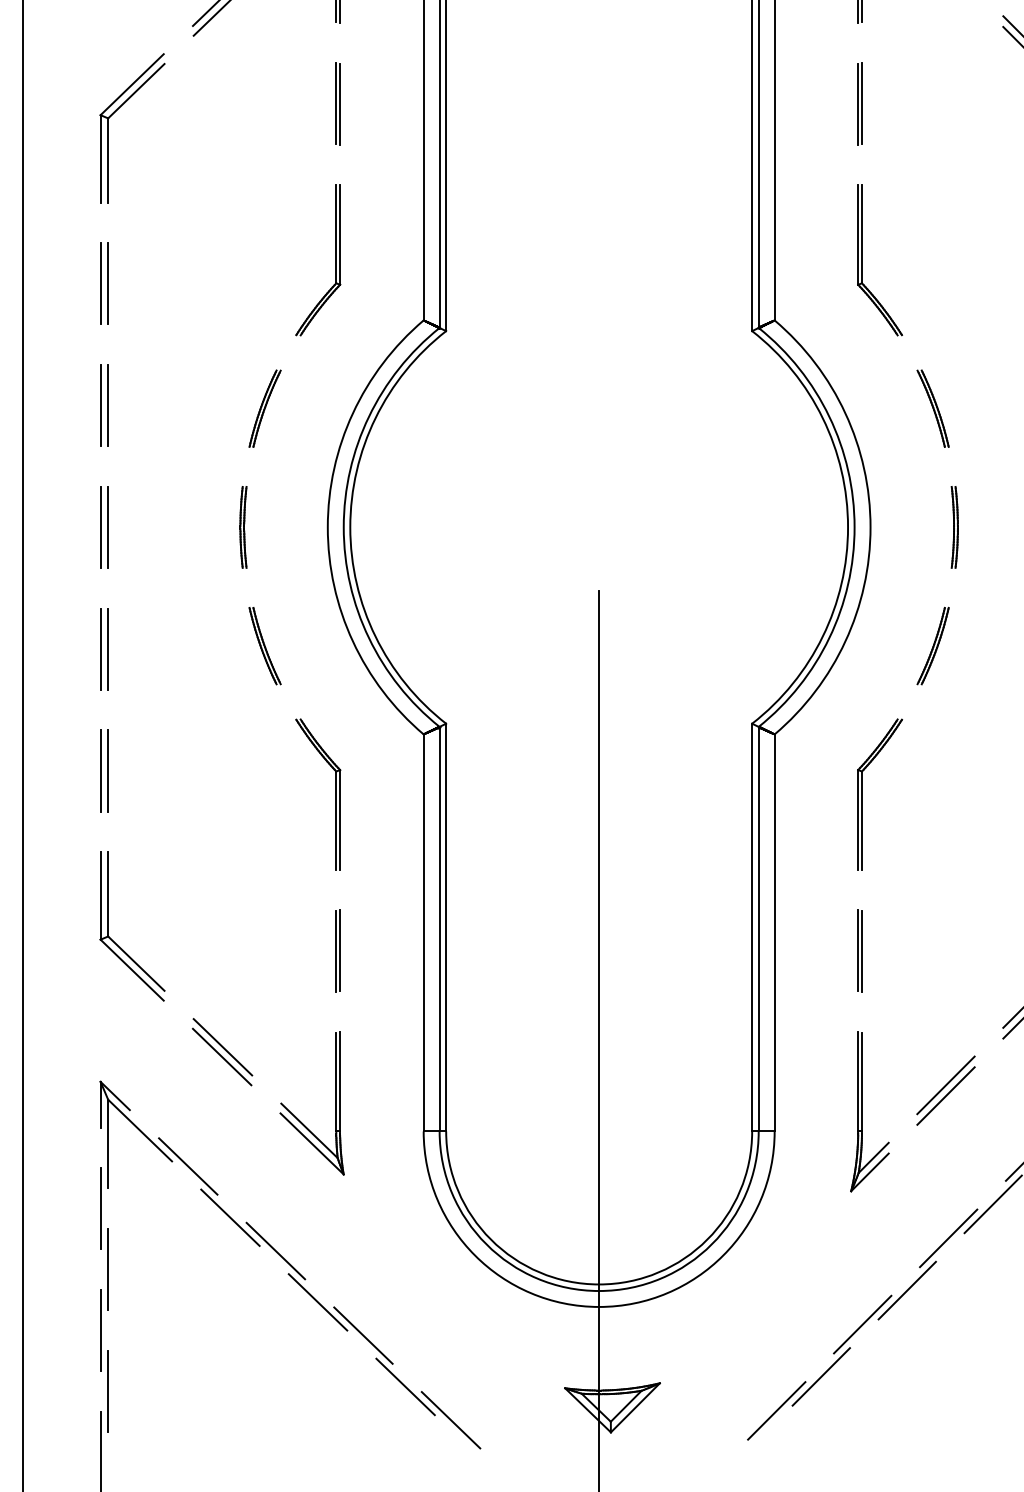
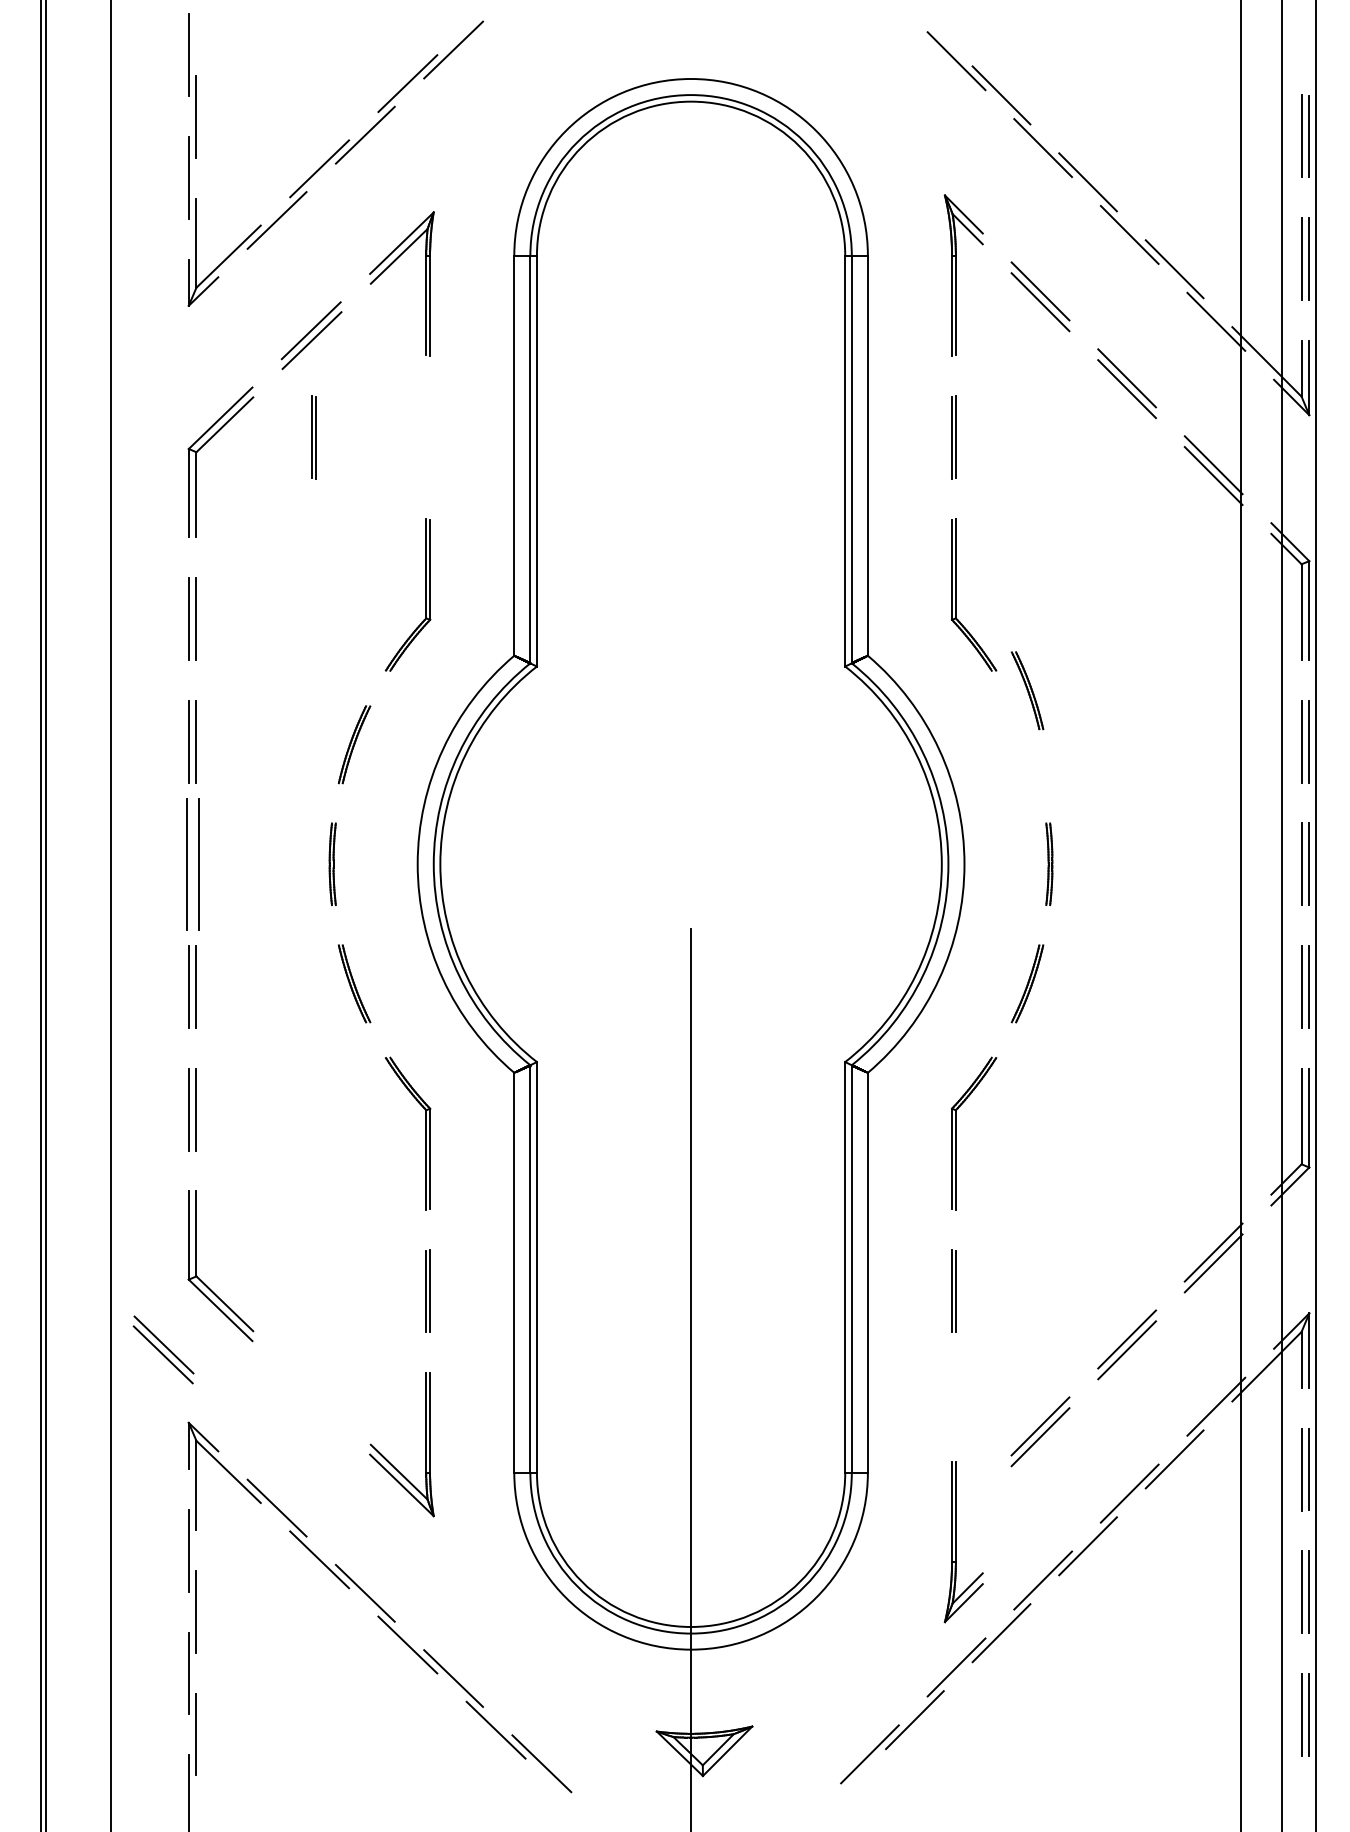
part: (337, 103) -> (313, 437), moved
part: (933, 408) -> (1027, 690), moved
part: (104, 526) -> (192, 863), size x1.6
part: (222, 1051) -> (163, 1349), moved
part: (862, 1112) -> (956, 1542), moved

